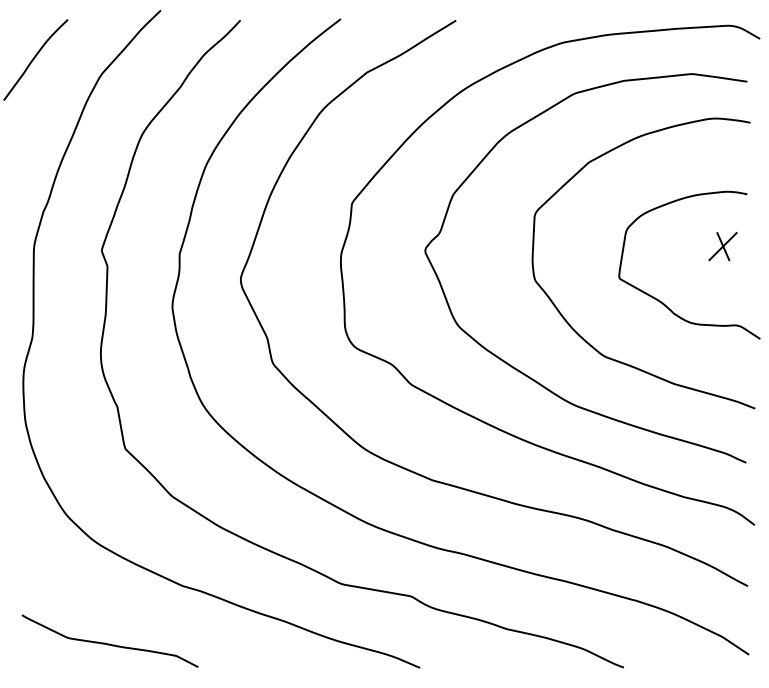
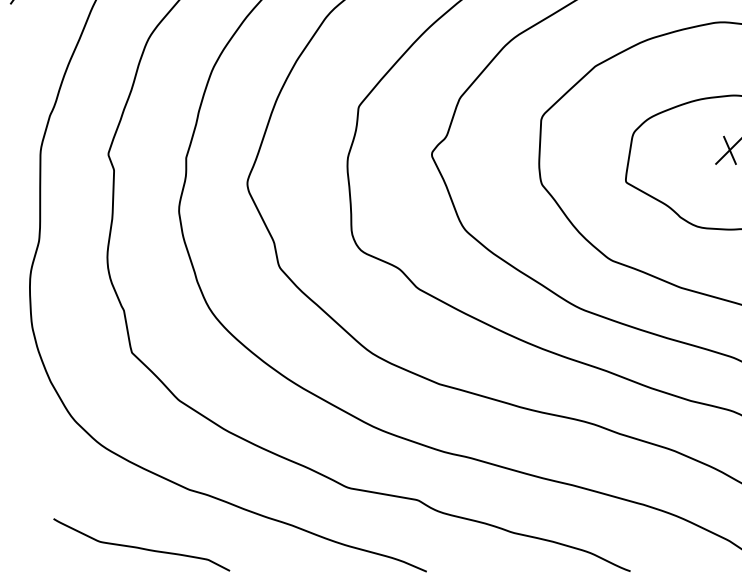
curve: (109, 643) -> (141, 547), moved

